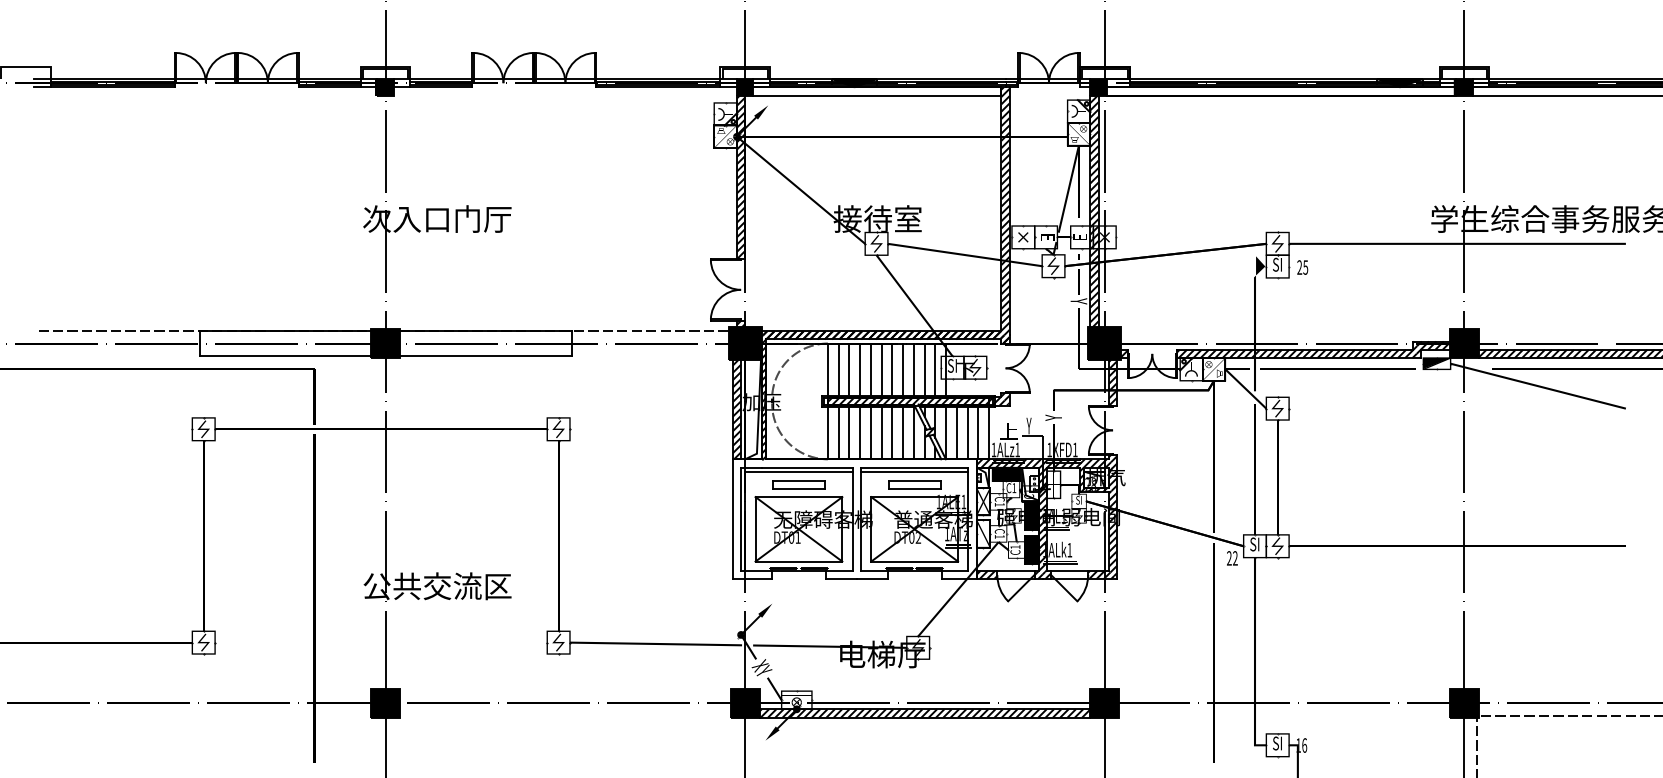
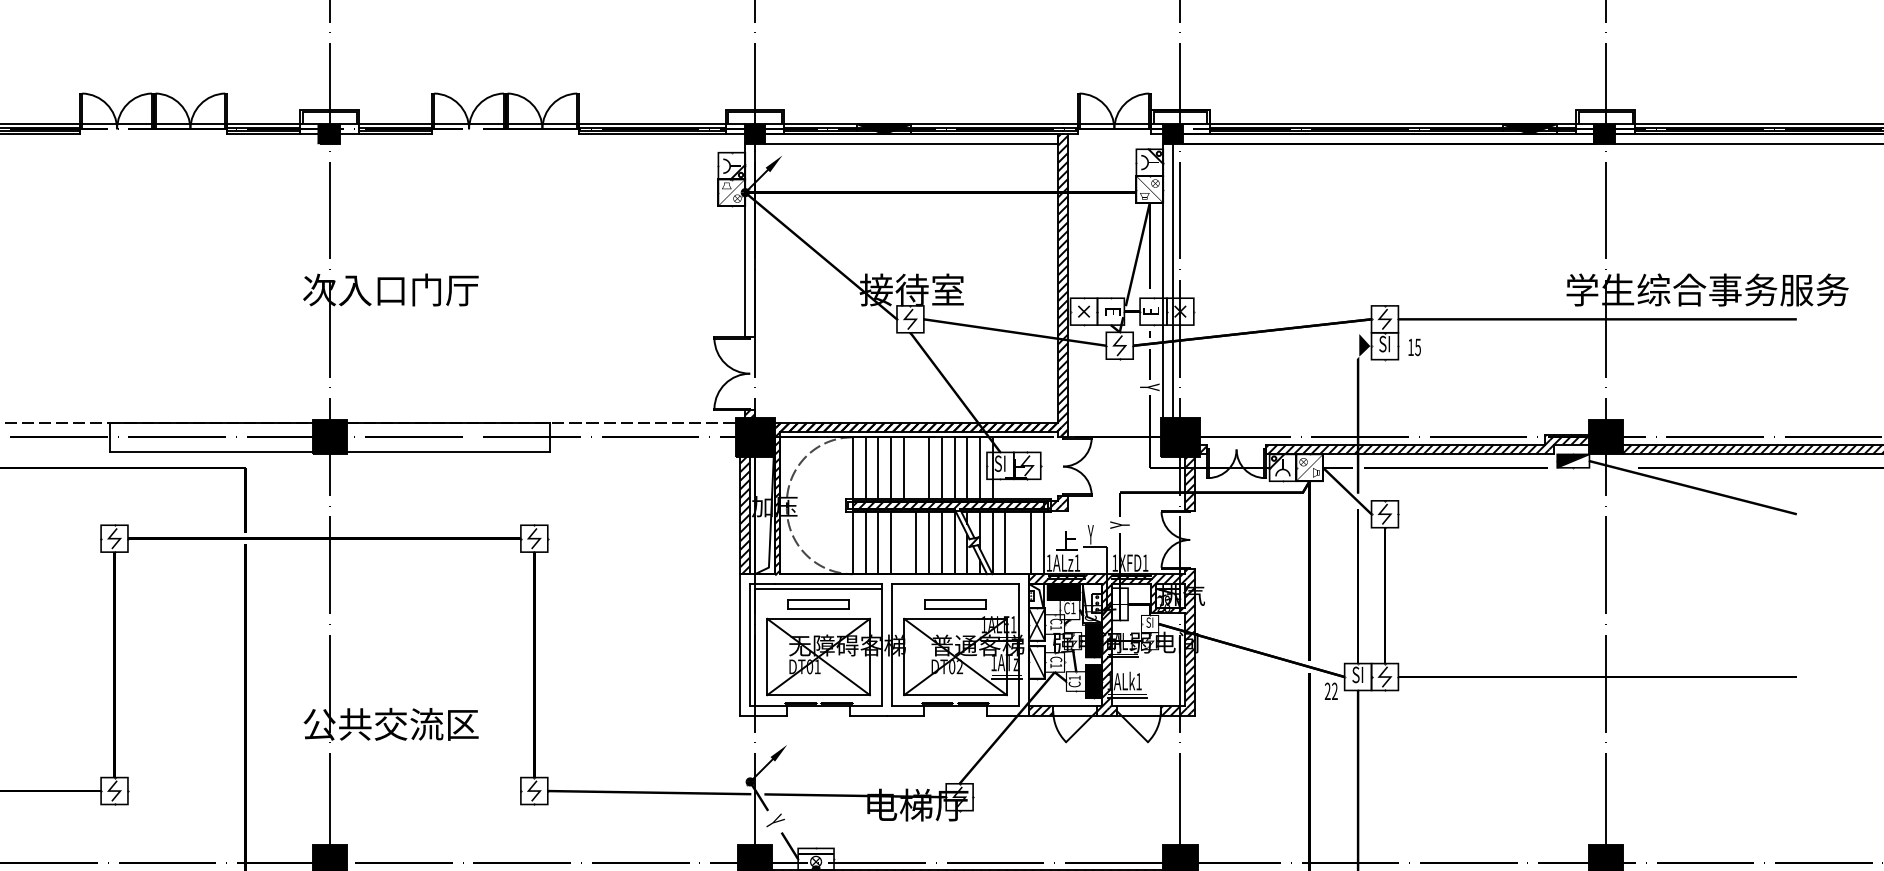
hatch: (740, 176) -> (749, 239), removed
hatch: (1094, 211) -> (1168, 281), removed
text: (1299, 267) -> (1410, 347), 25 -> 15
line: (881, 369) -> (916, 467), removed
text: (965, 370) -> (1015, 469), 下 -> 上
line: (870, 433) -> (903, 543), removed
line: (967, 433) -> (1018, 543), removed
line: (914, 471) -> (955, 588), removed
text: (761, 667) -> (774, 820), XY -> Y

